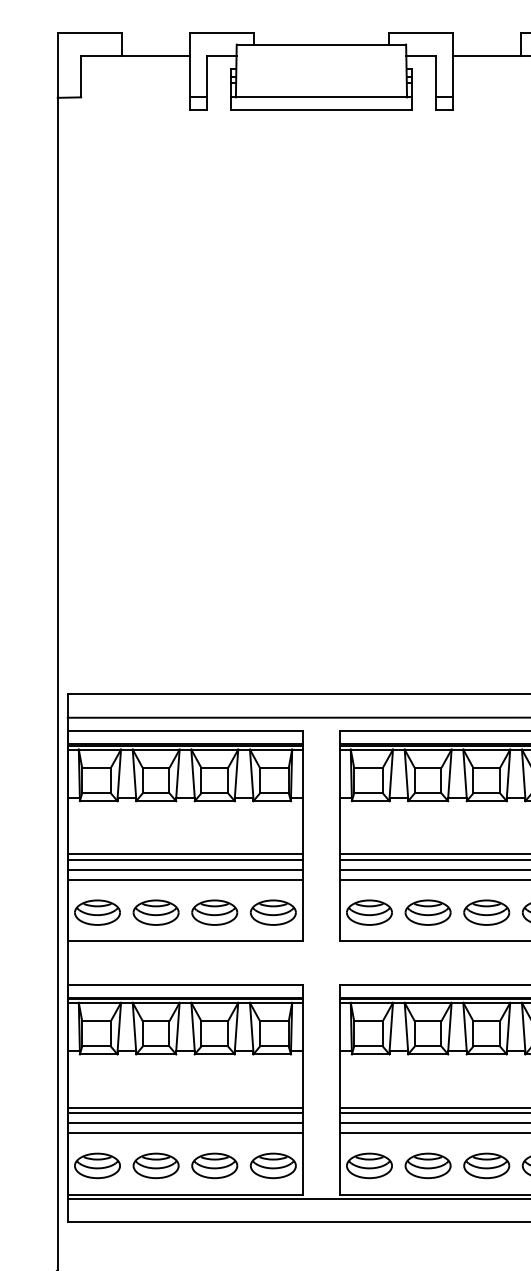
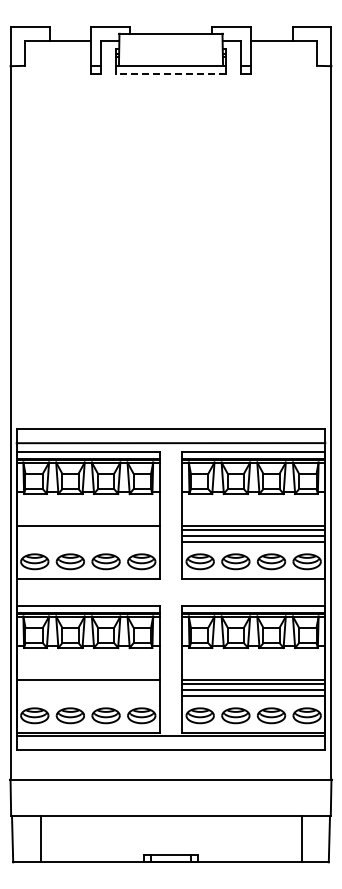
line: (320, 109) -> (170, 73), solid -> dashed
line: (185, 859) -> (88, 529), removed
line: (185, 869) -> (88, 535), removed
line: (185, 879) -> (88, 541), removed
line: (185, 1112) -> (88, 683), removed
line: (185, 1122) -> (88, 689), removed
line: (185, 1132) -> (88, 695), removed

